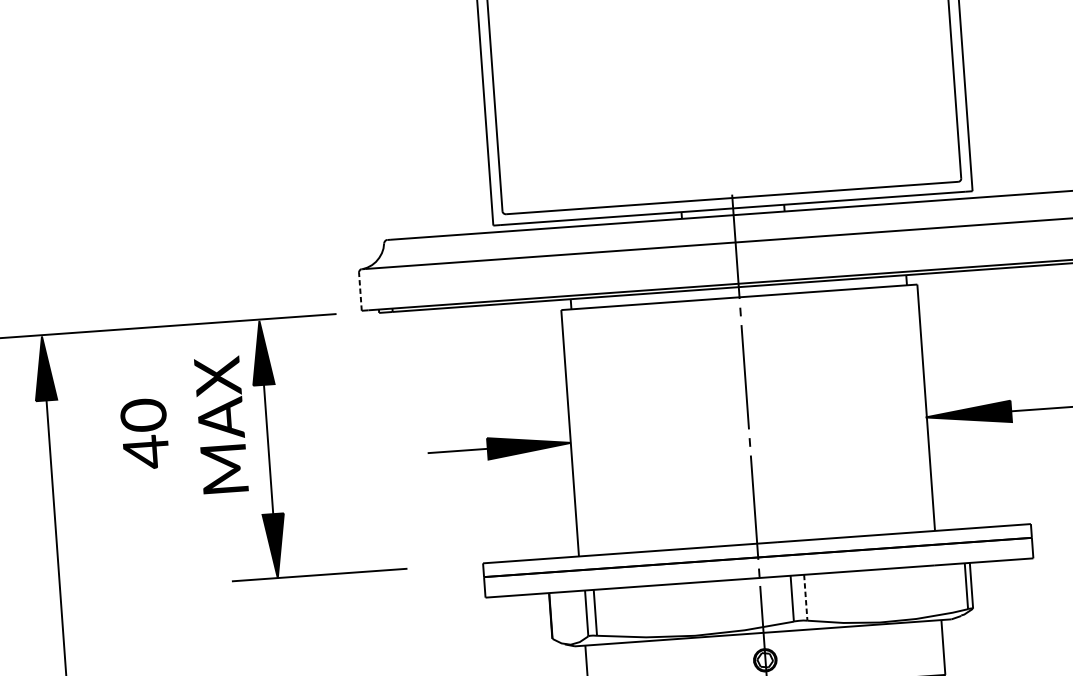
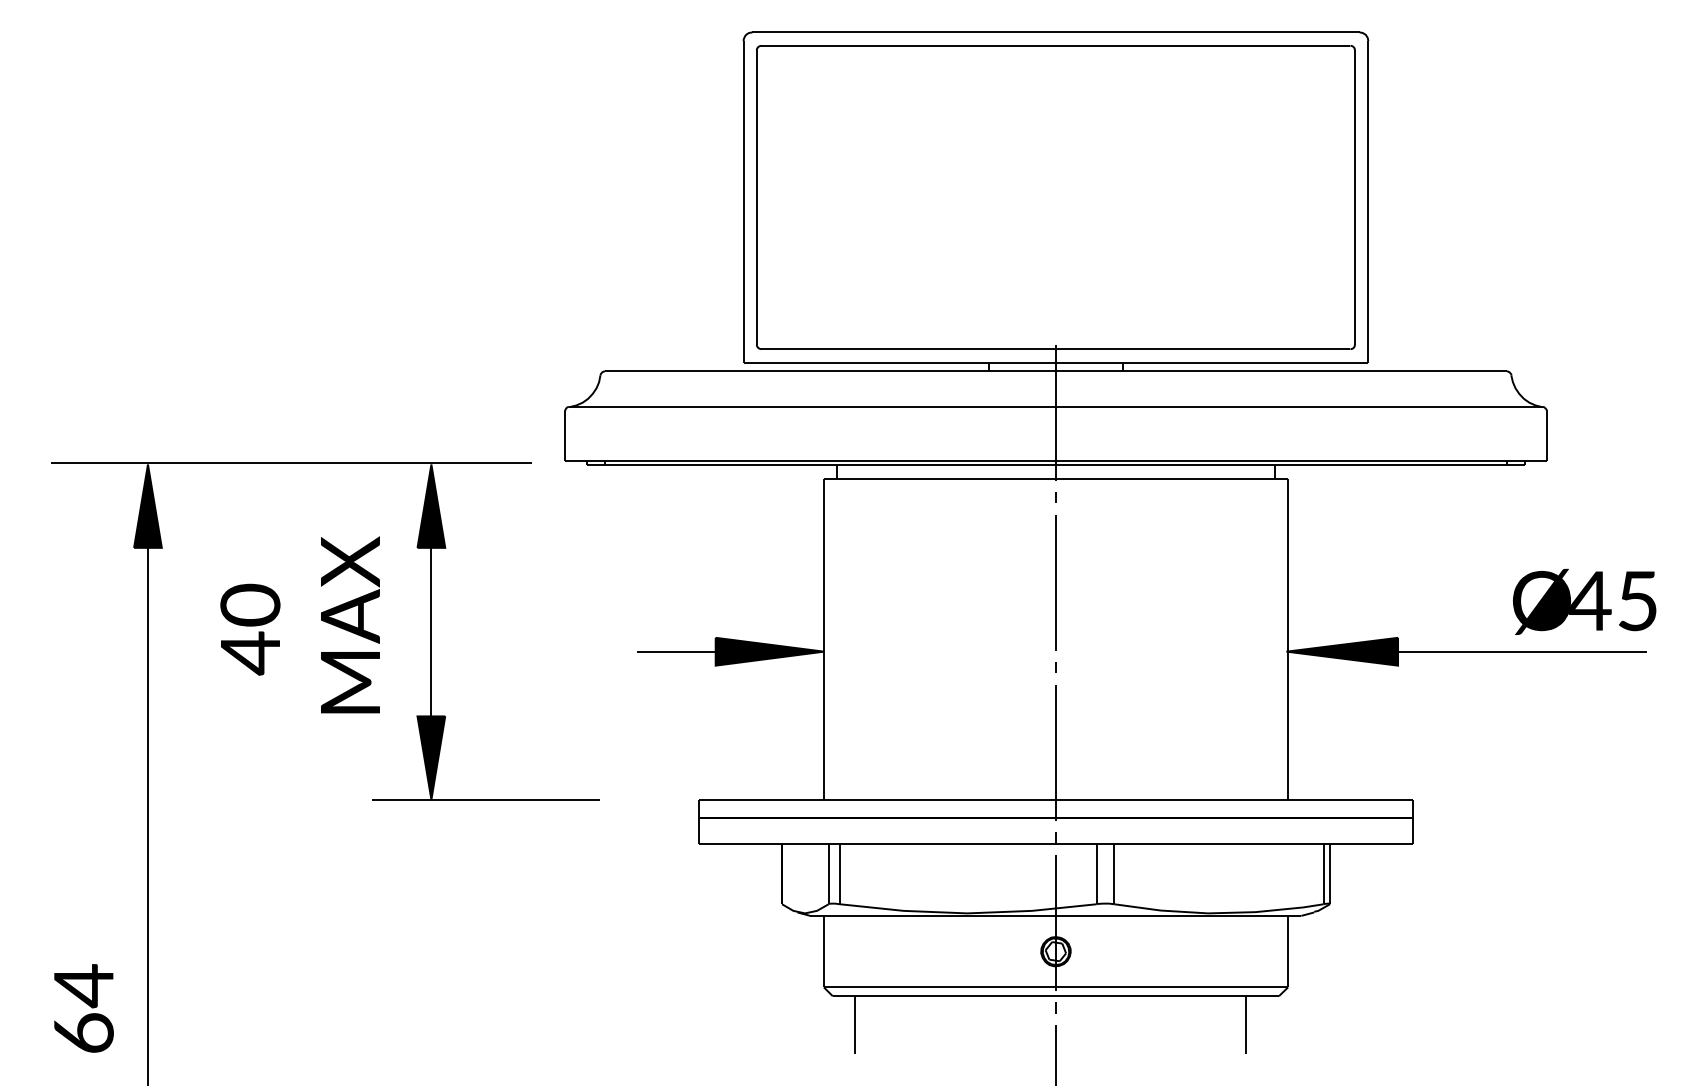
line: (360, 292) -> (565, 436), dashed -> solid
text: (182, 427) -> (299, 624), moved
line: (805, 597) -> (1114, 874), dashed -> solid

